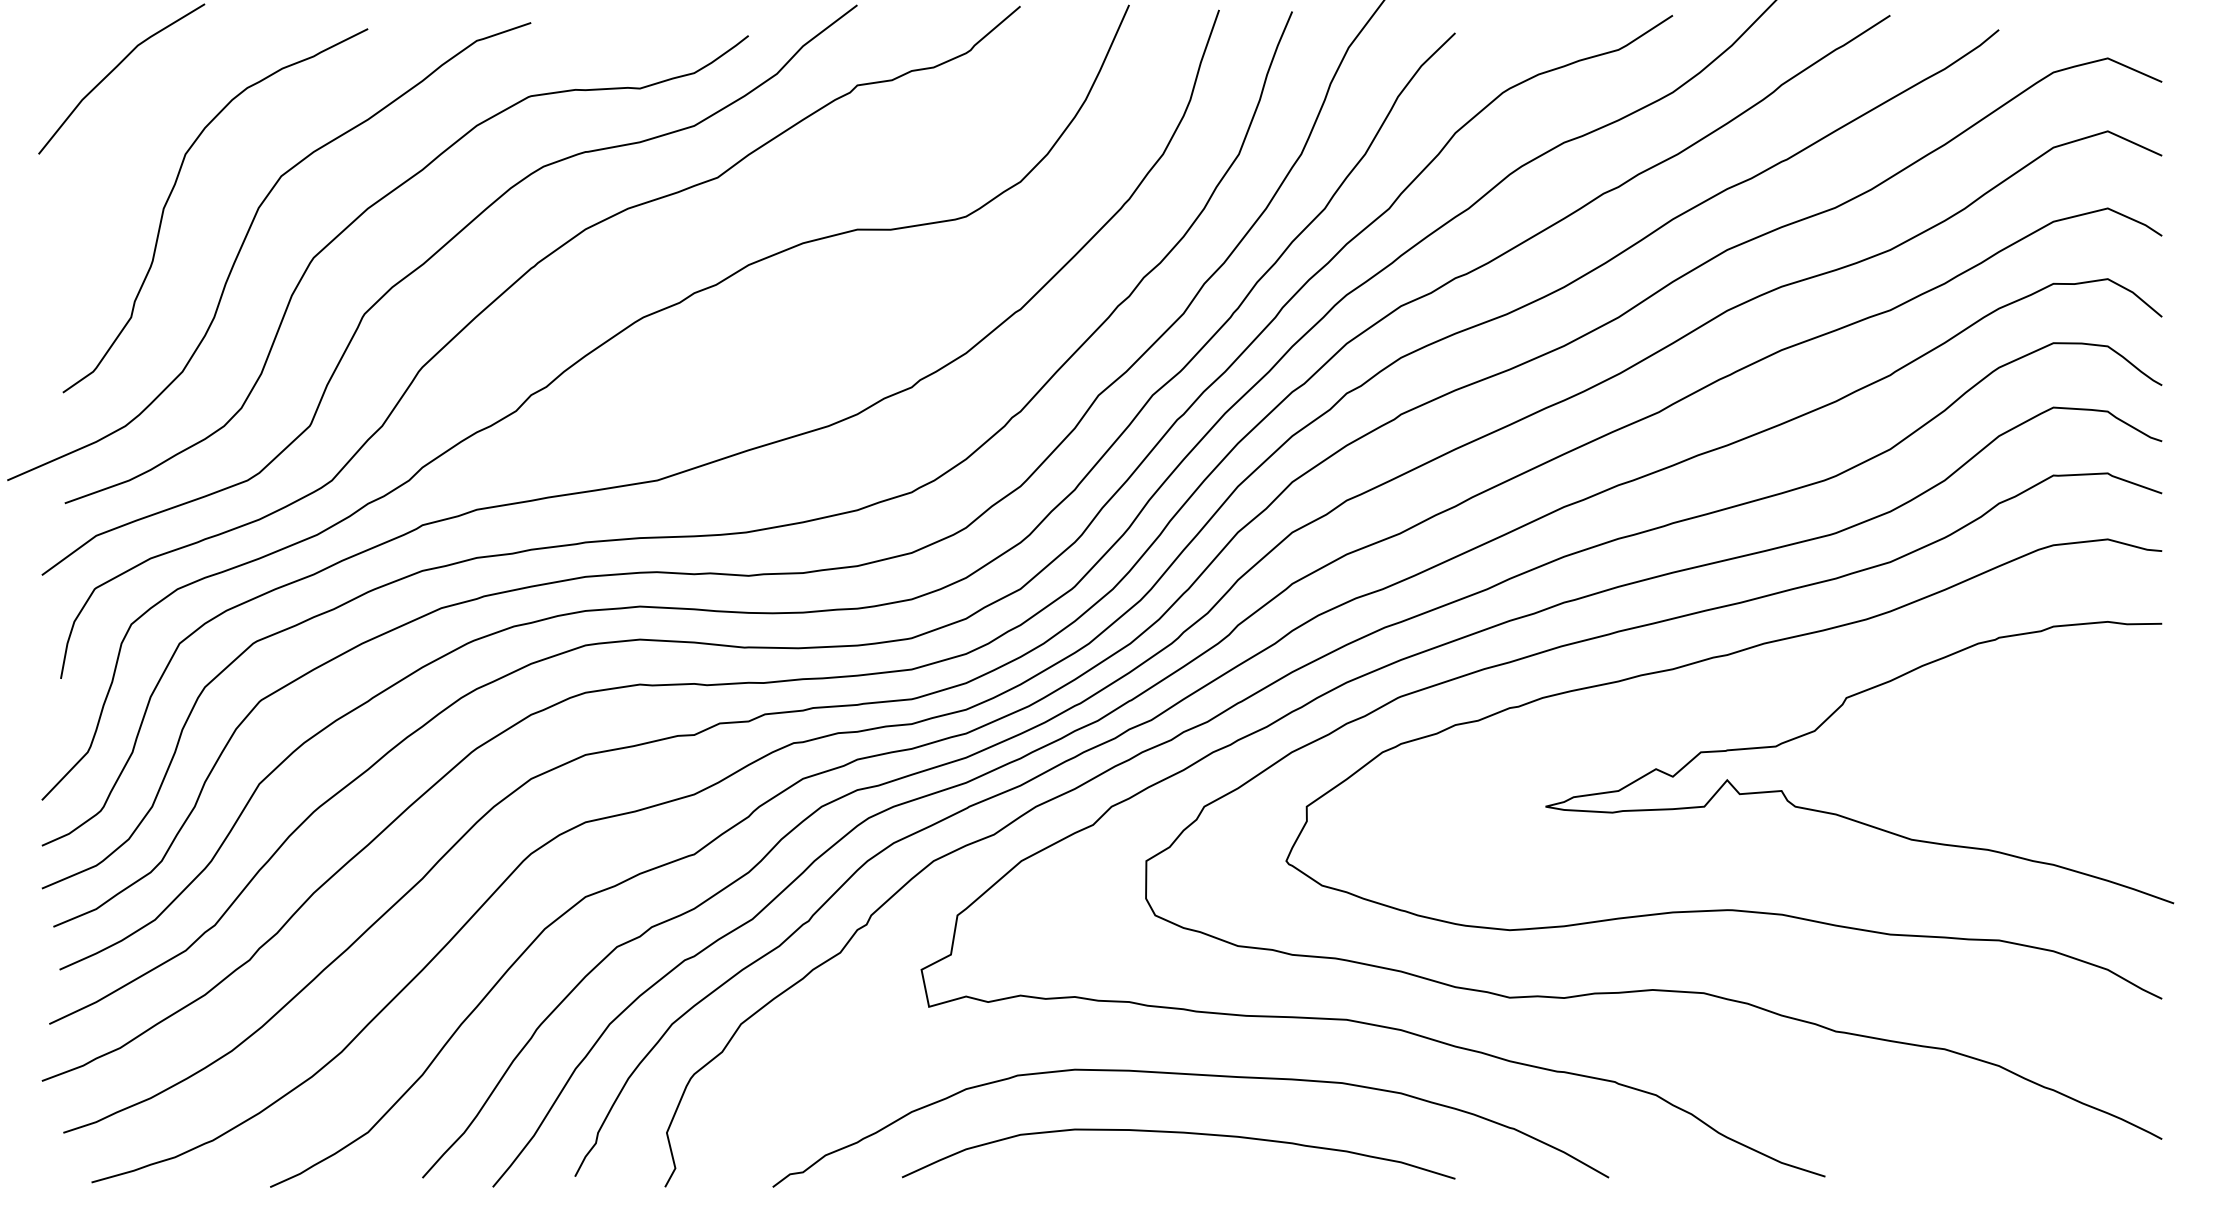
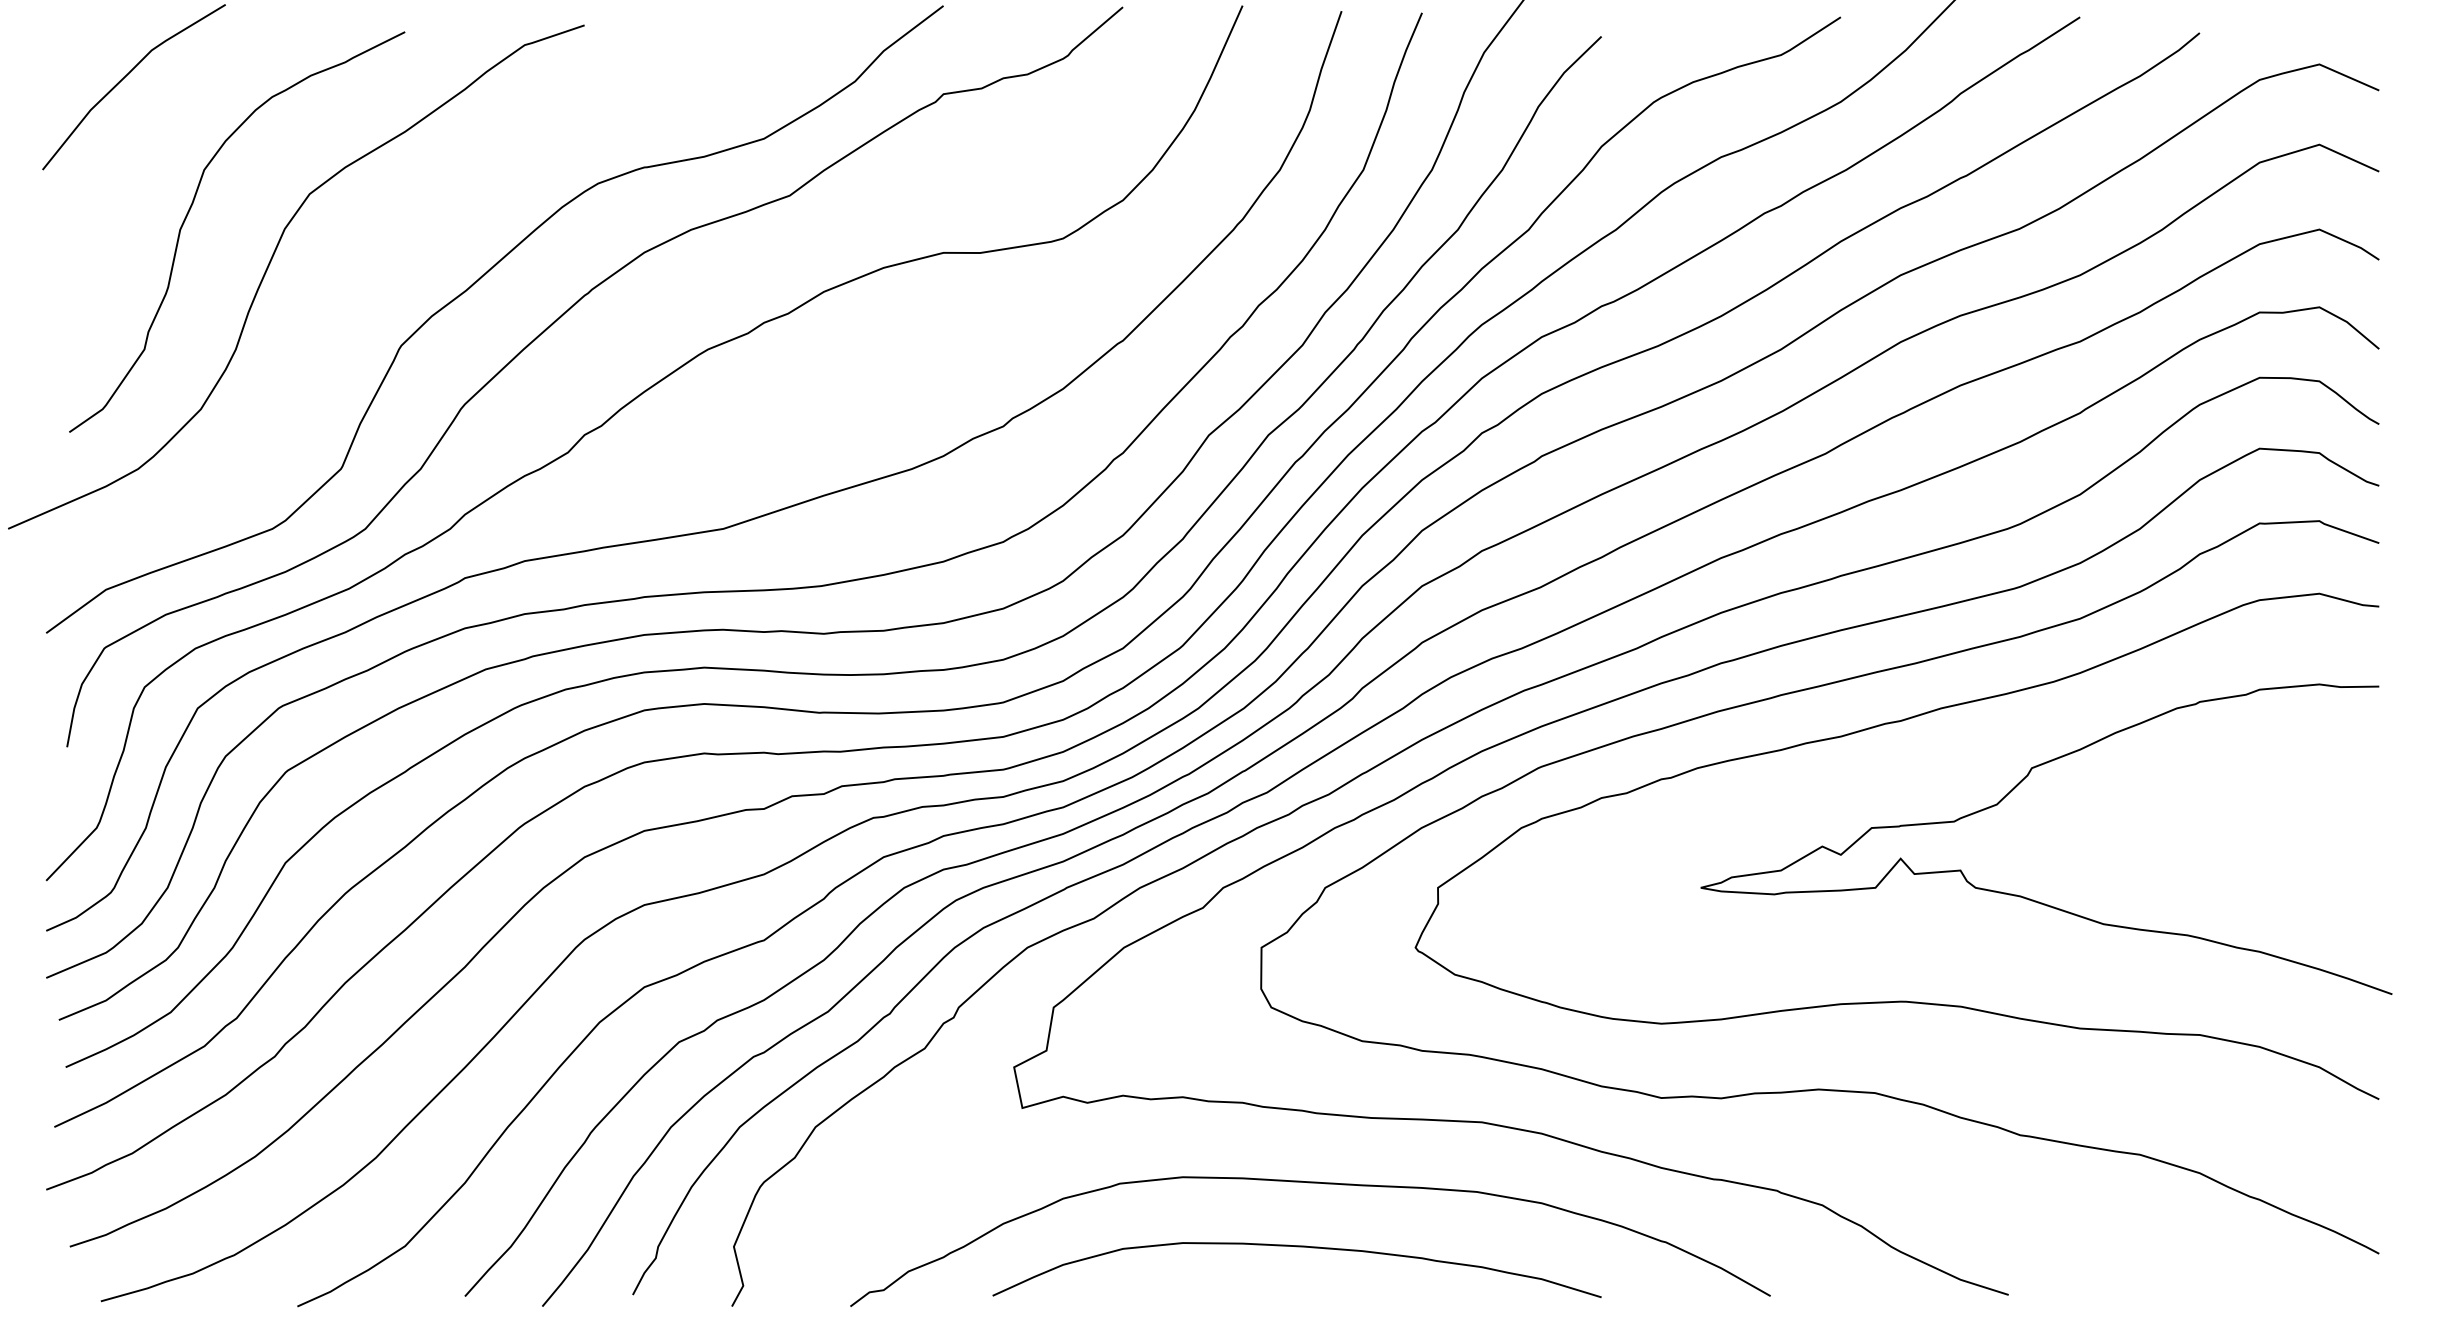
curve: (363, 213) -> (400, 235), removed

